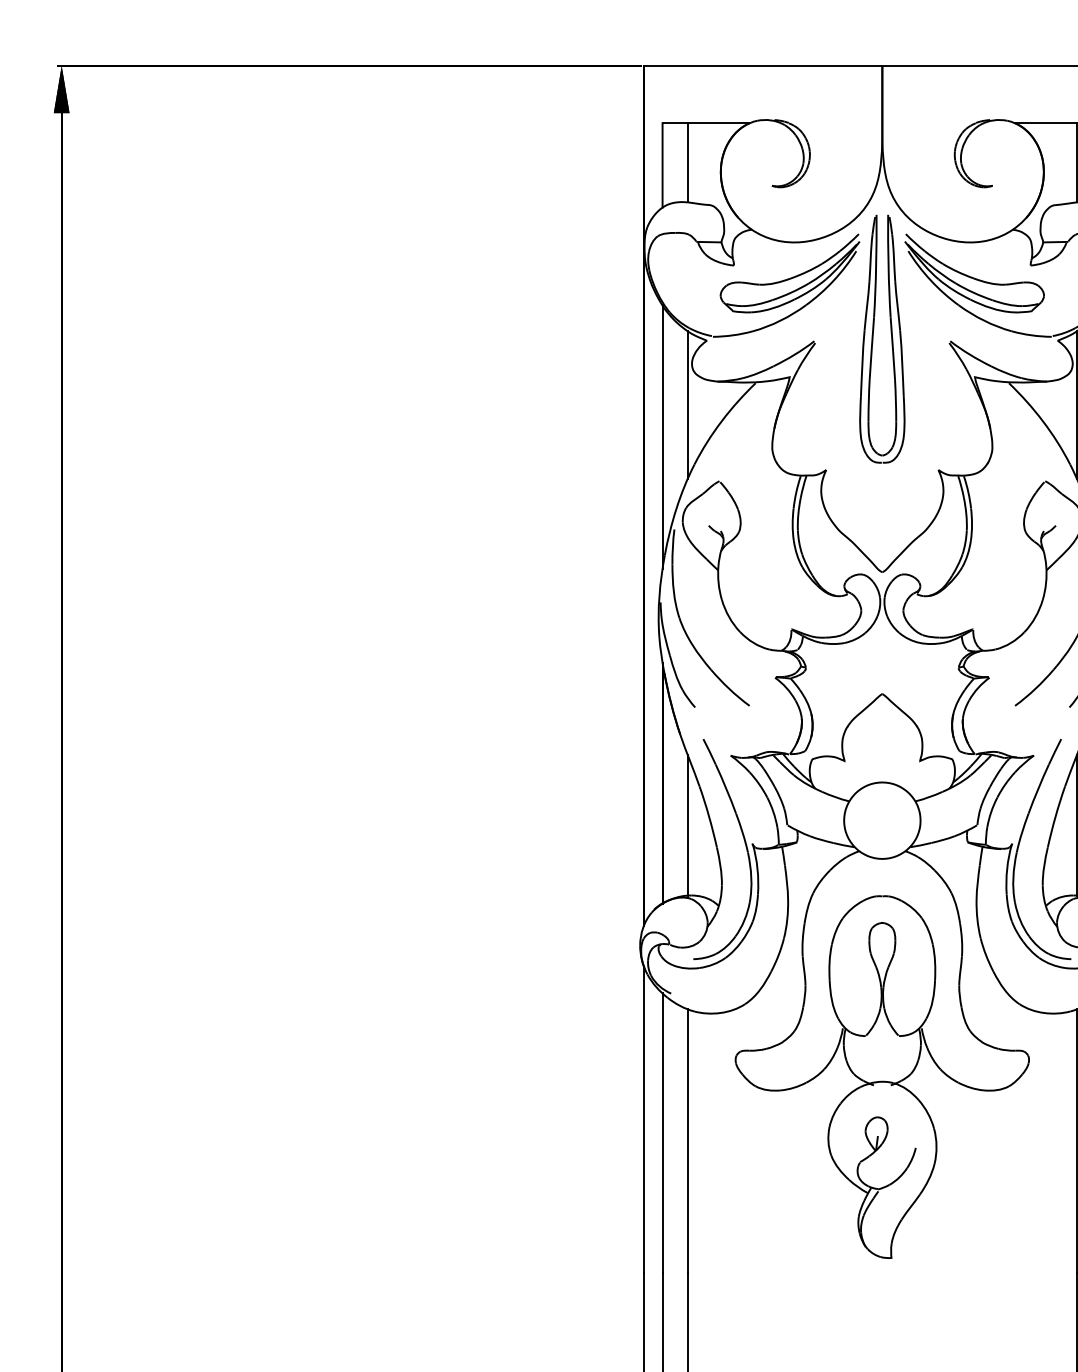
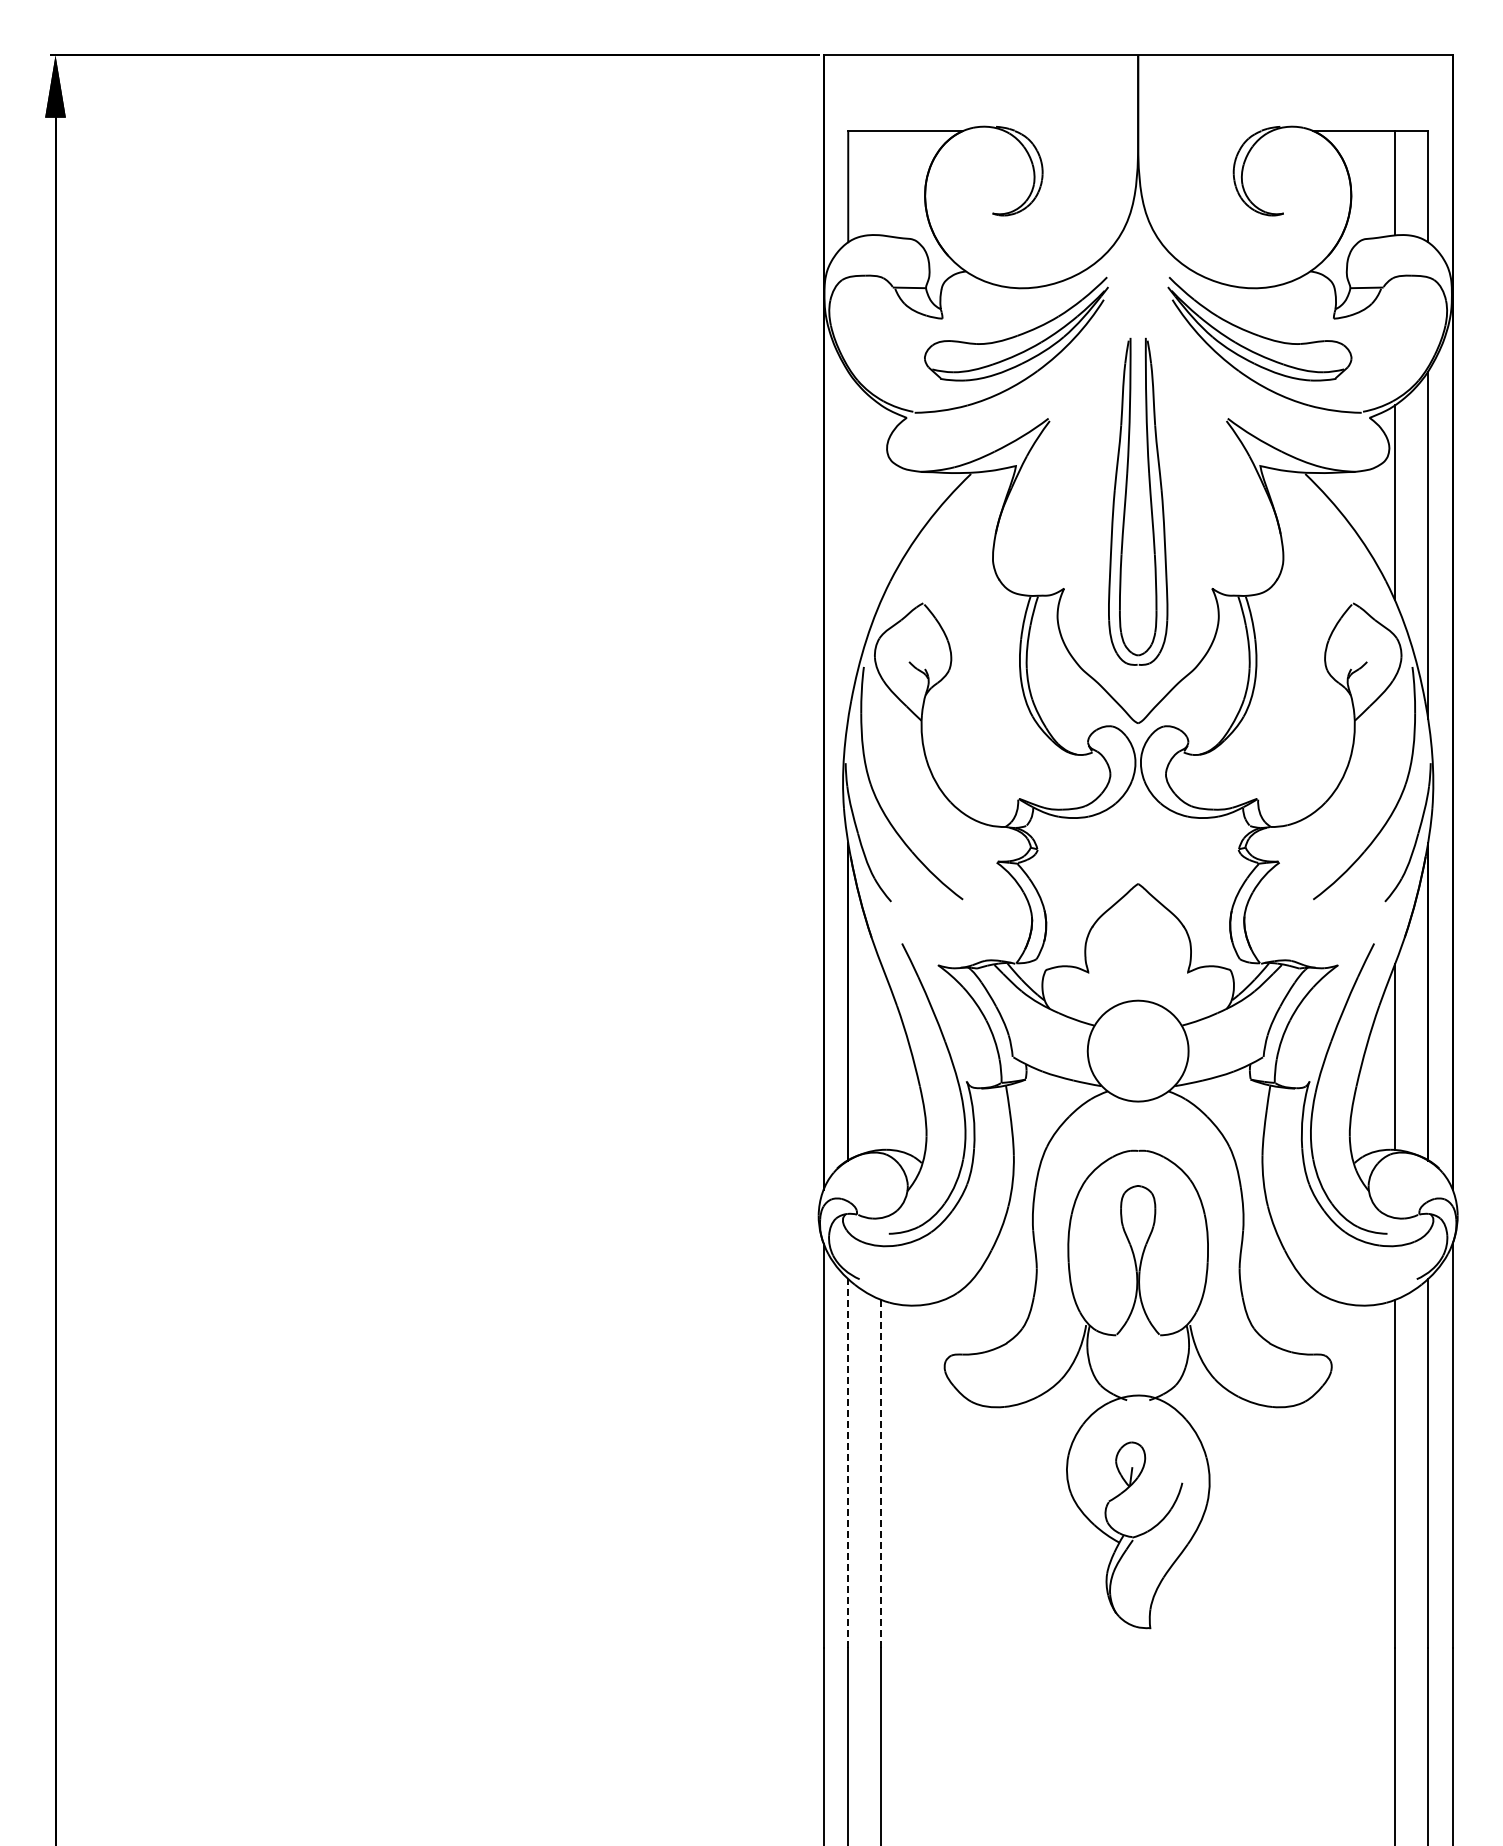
line: (687, 163) -> (881, 183), removed
part: (890, 335) -> (1149, 497), moved
line: (687, 404) -> (881, 502), removed
line: (662, 436) -> (848, 544), removed
line: (687, 826) -> (881, 1058), removed
line: (662, 1132) -> (848, 1462), solid -> dashed
line: (687, 1140) -> (881, 1473), solid -> dashed

